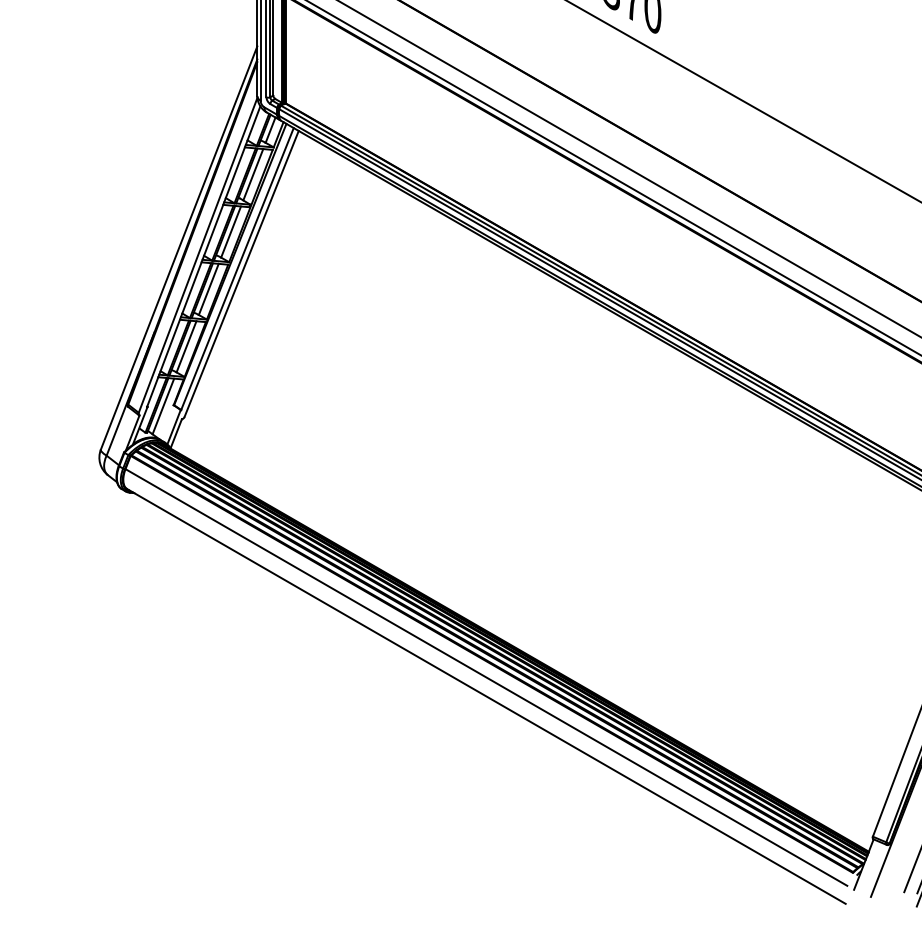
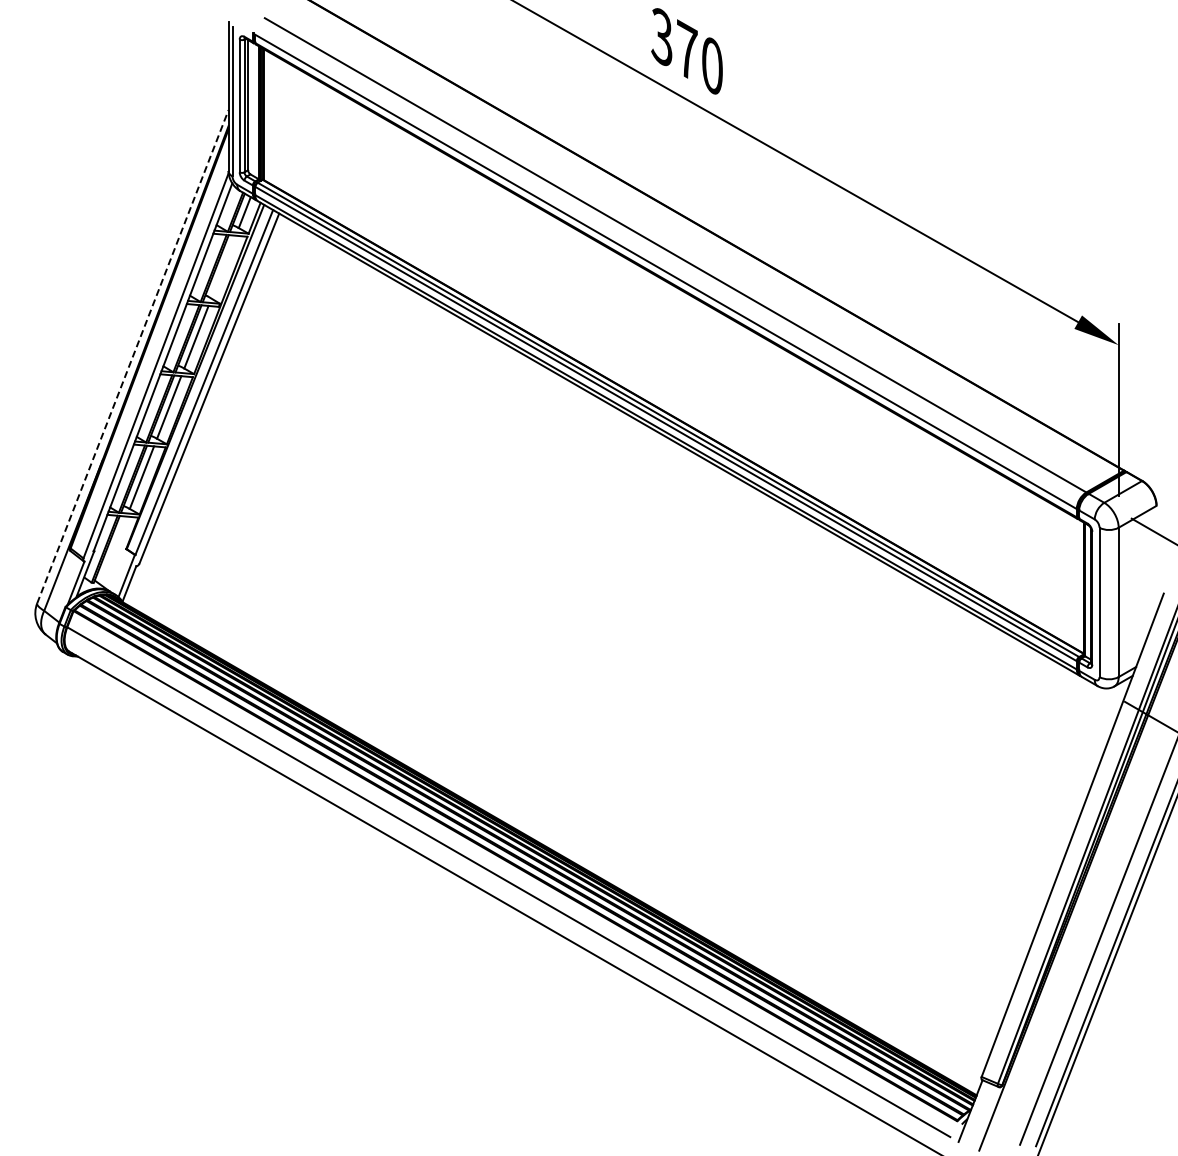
line: (253, 174) -> (223, 266), removed
line: (178, 247) -> (132, 356), solid -> dashed
line: (163, 406) -> (113, 550), removed

